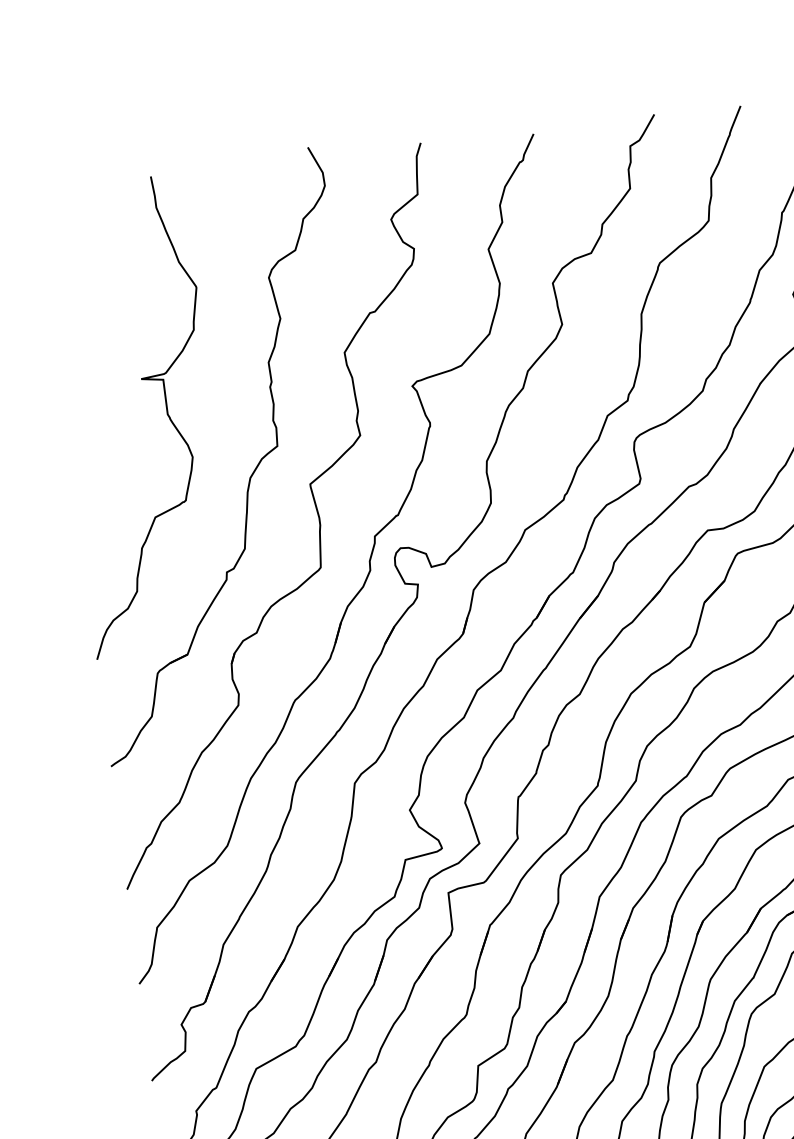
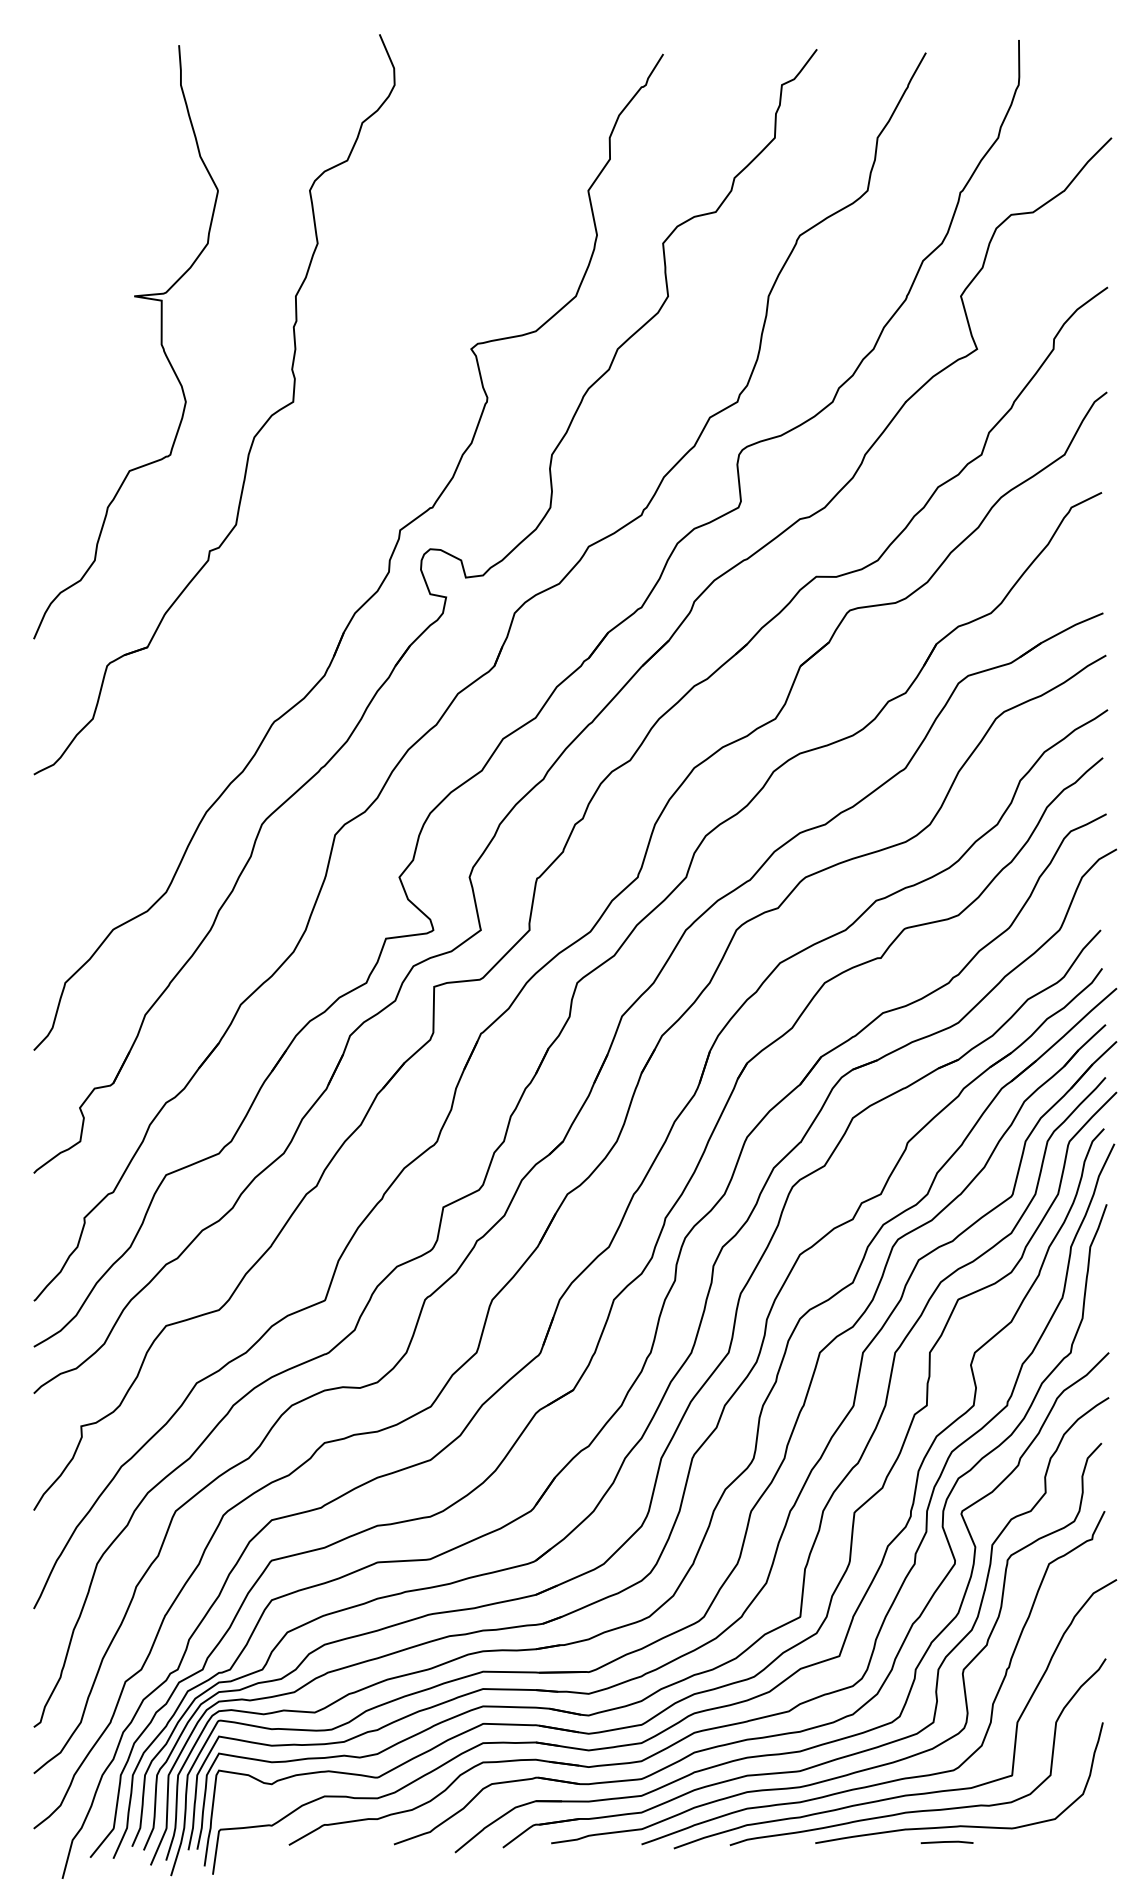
part: (315, 506) -> (330, 483), removed

